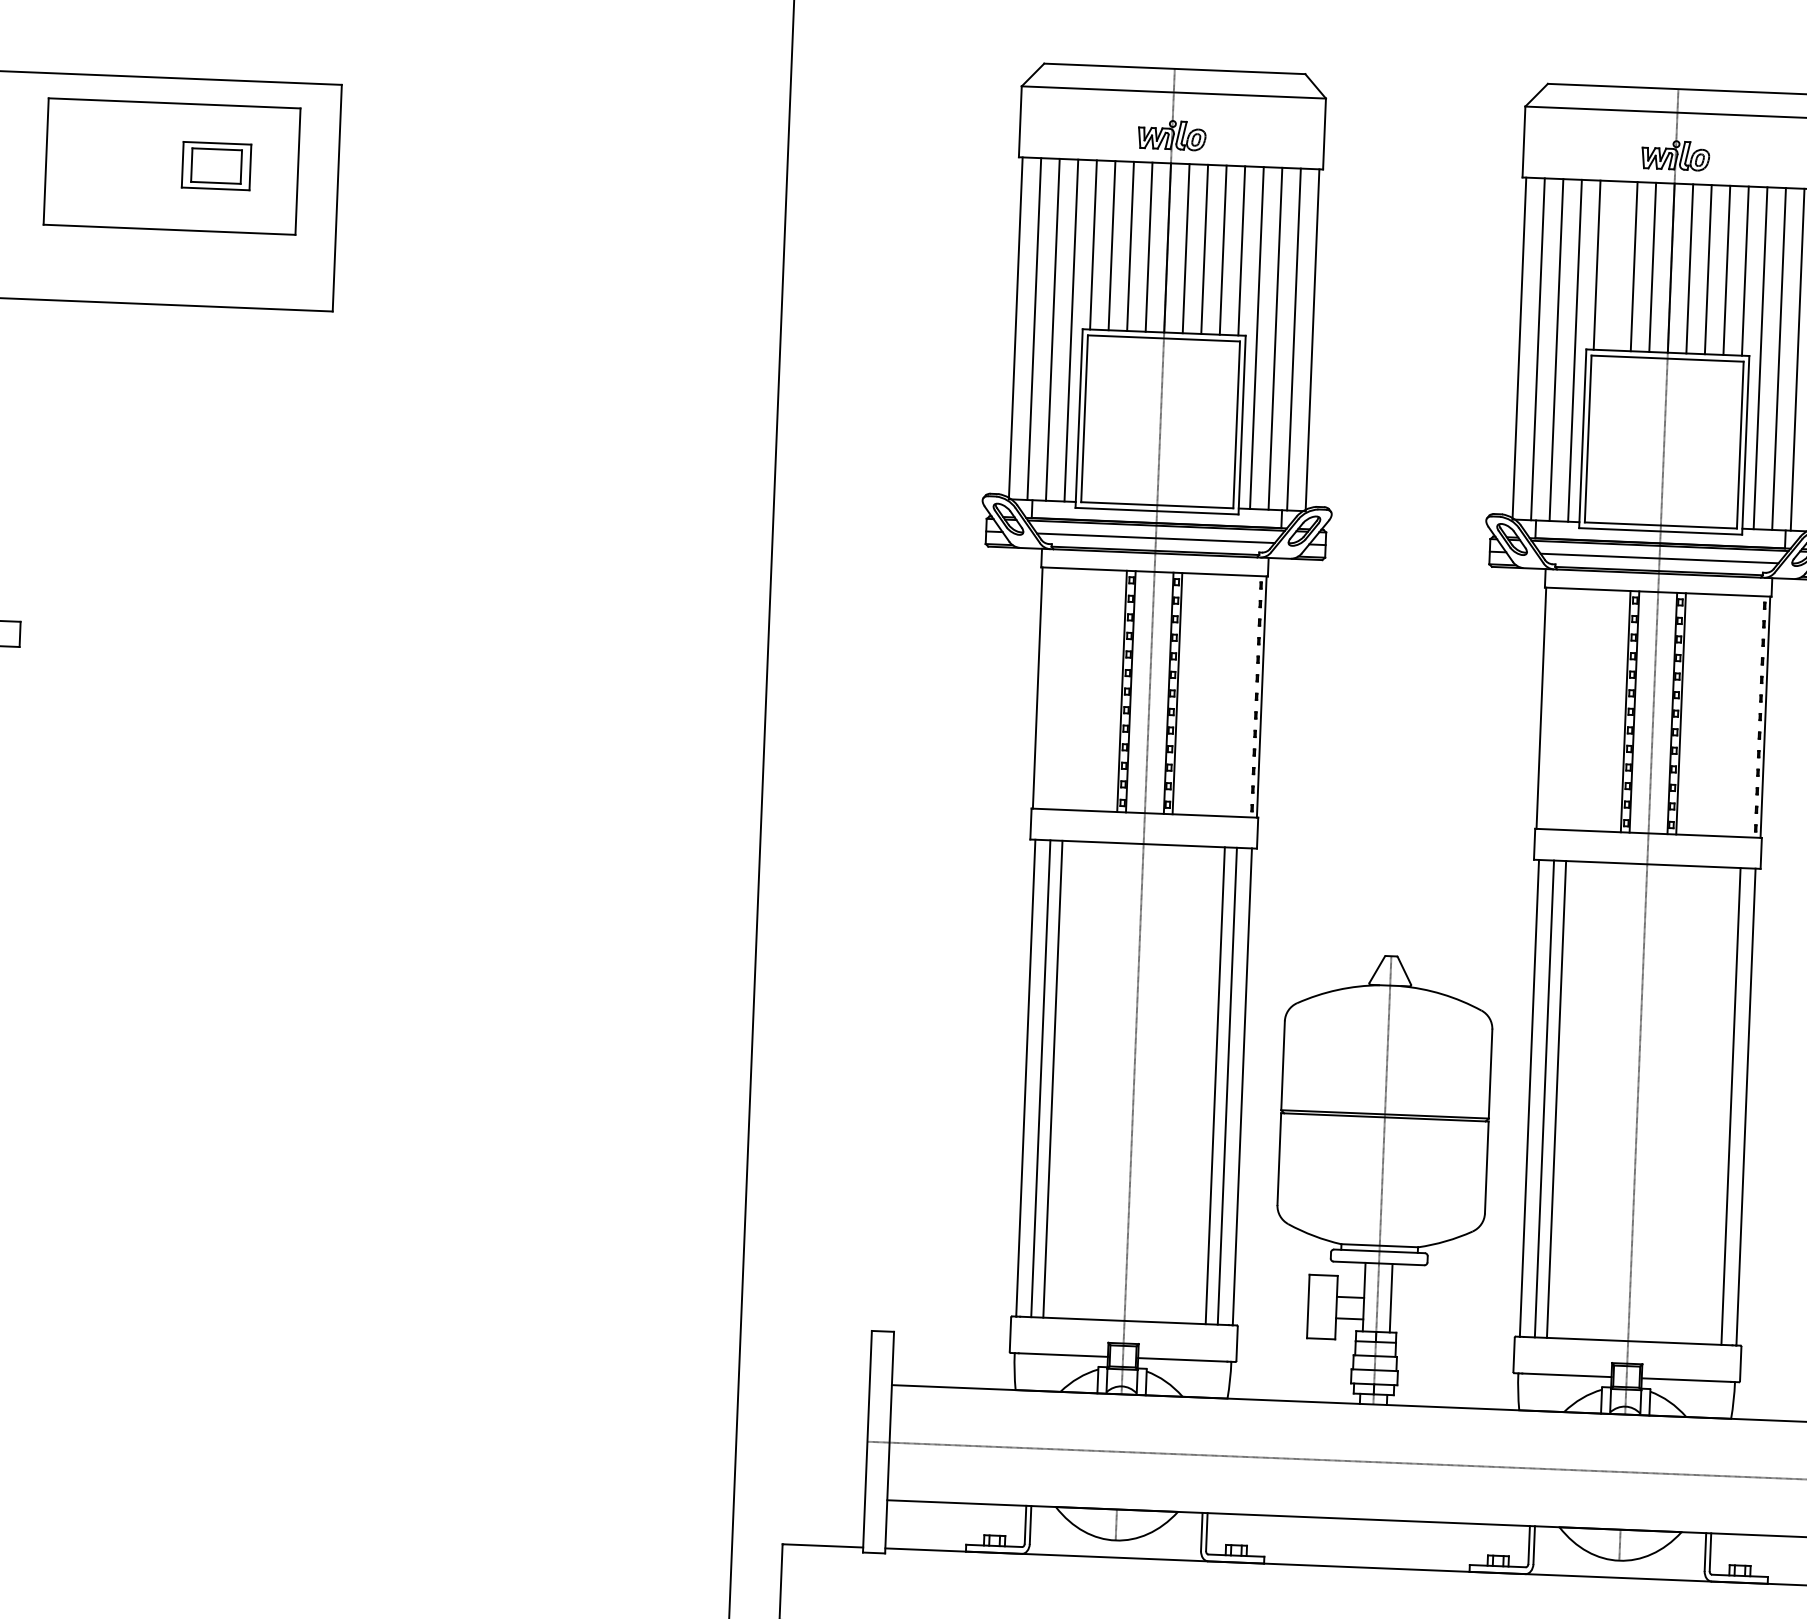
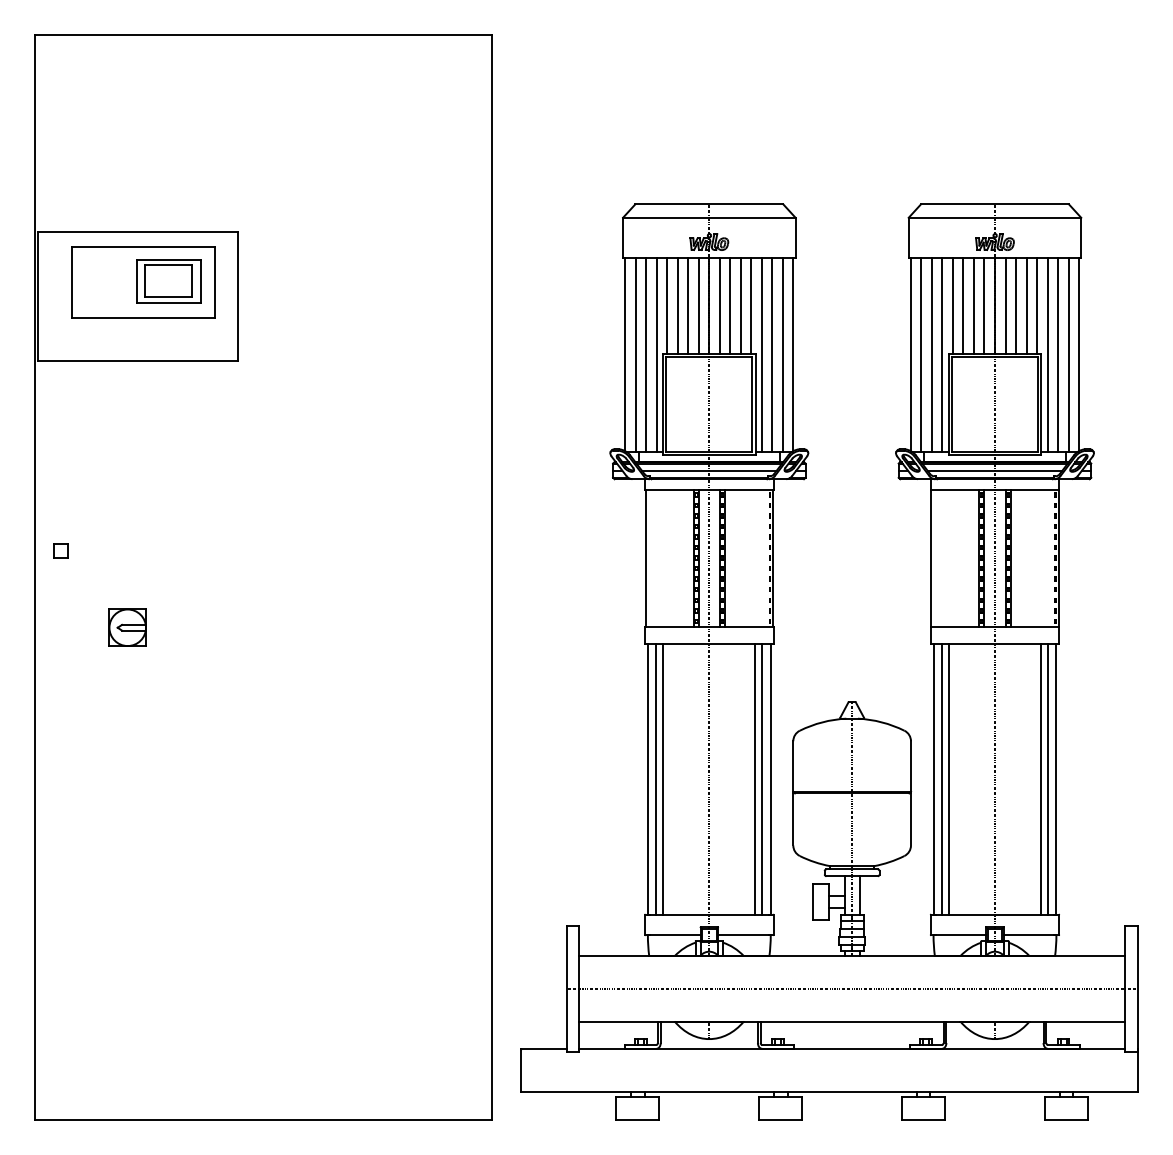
part: (215, 166) -> (168, 281), size x1.67
line: (1615, 265) -> (963, 305), added
part: (119, 773) -> (127, 627), added
line: (1719, 1106) -> (1041, 779), added

